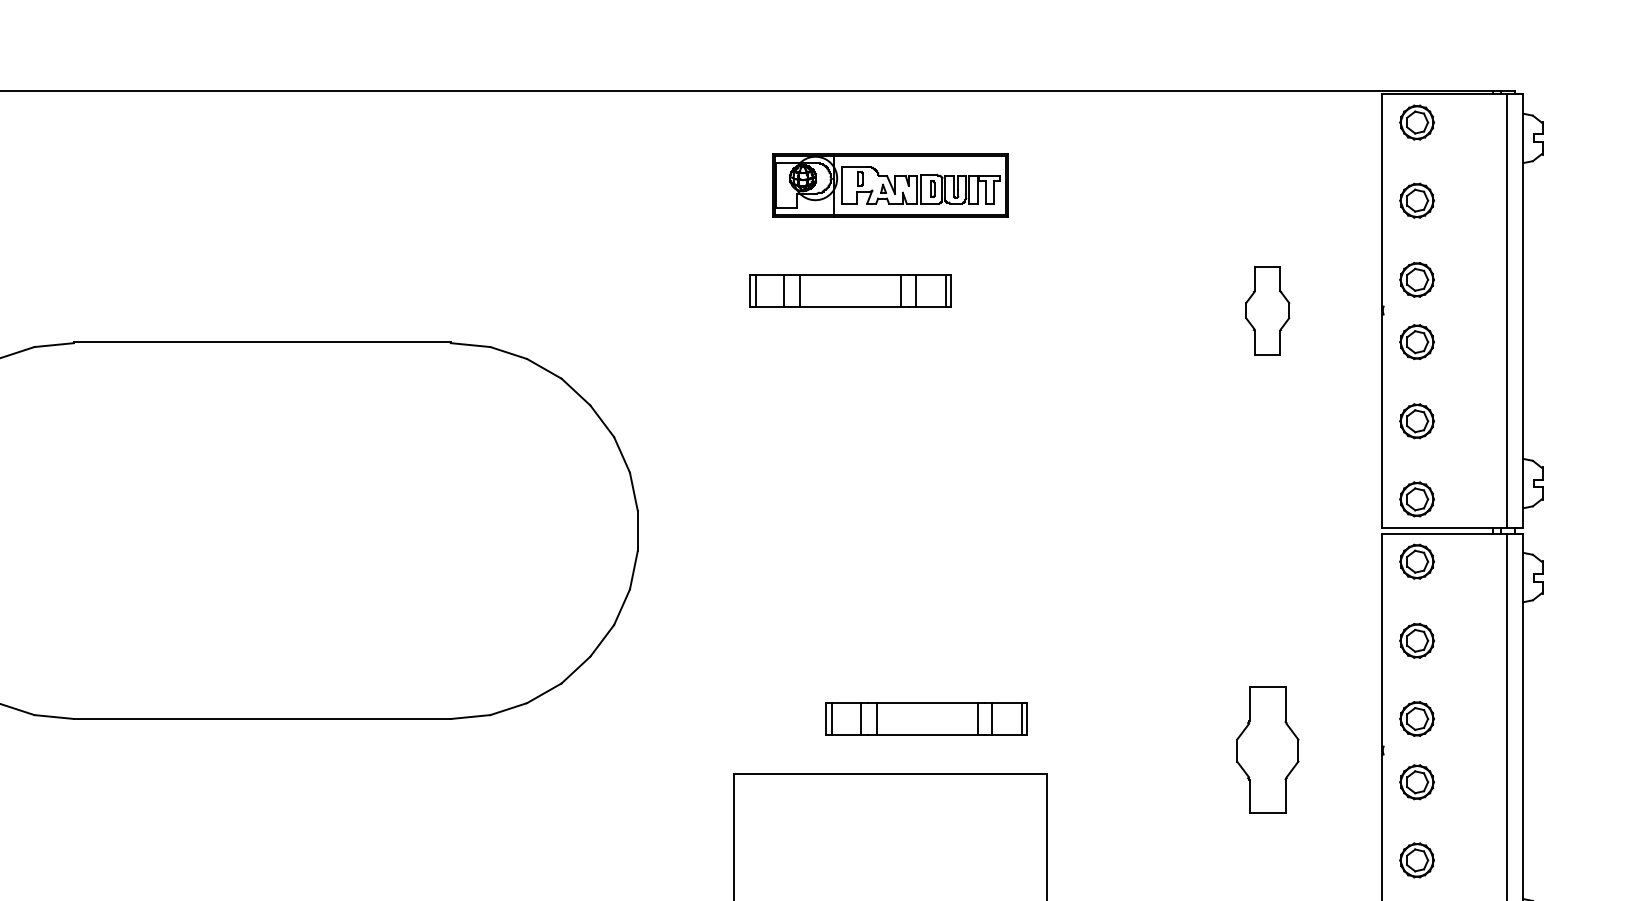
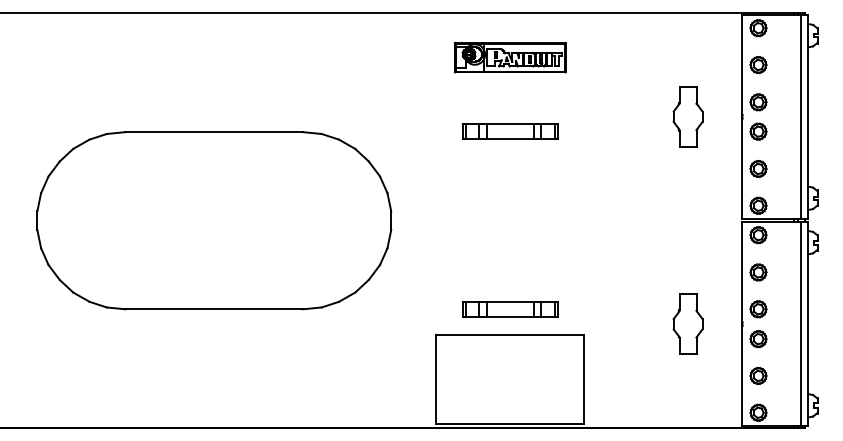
part: (850, 290) -> (510, 131), moved
part: (1266, 309) -> (687, 116), size x1.43
part: (927, 719) -> (510, 309), moved

